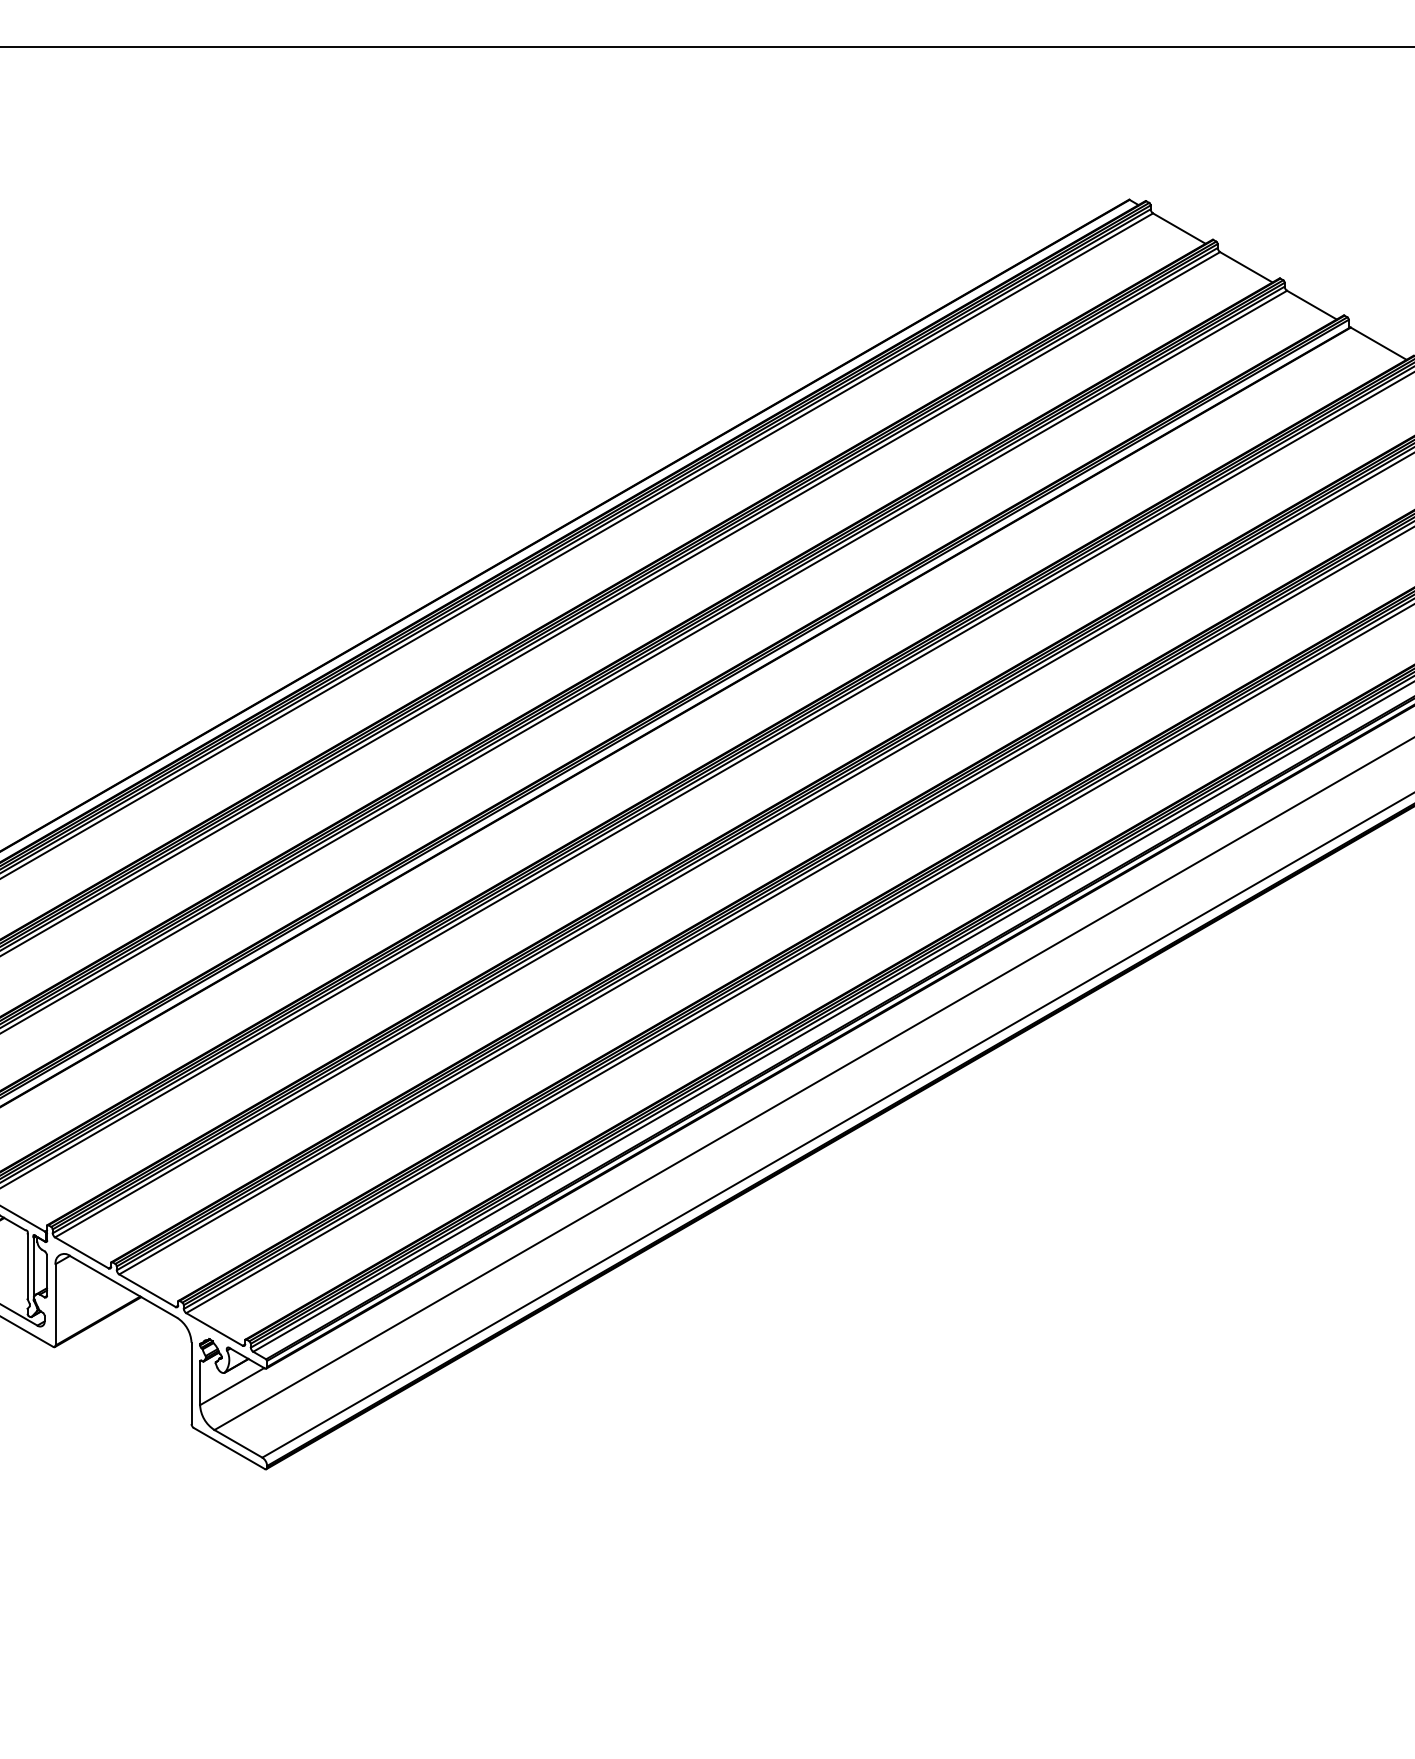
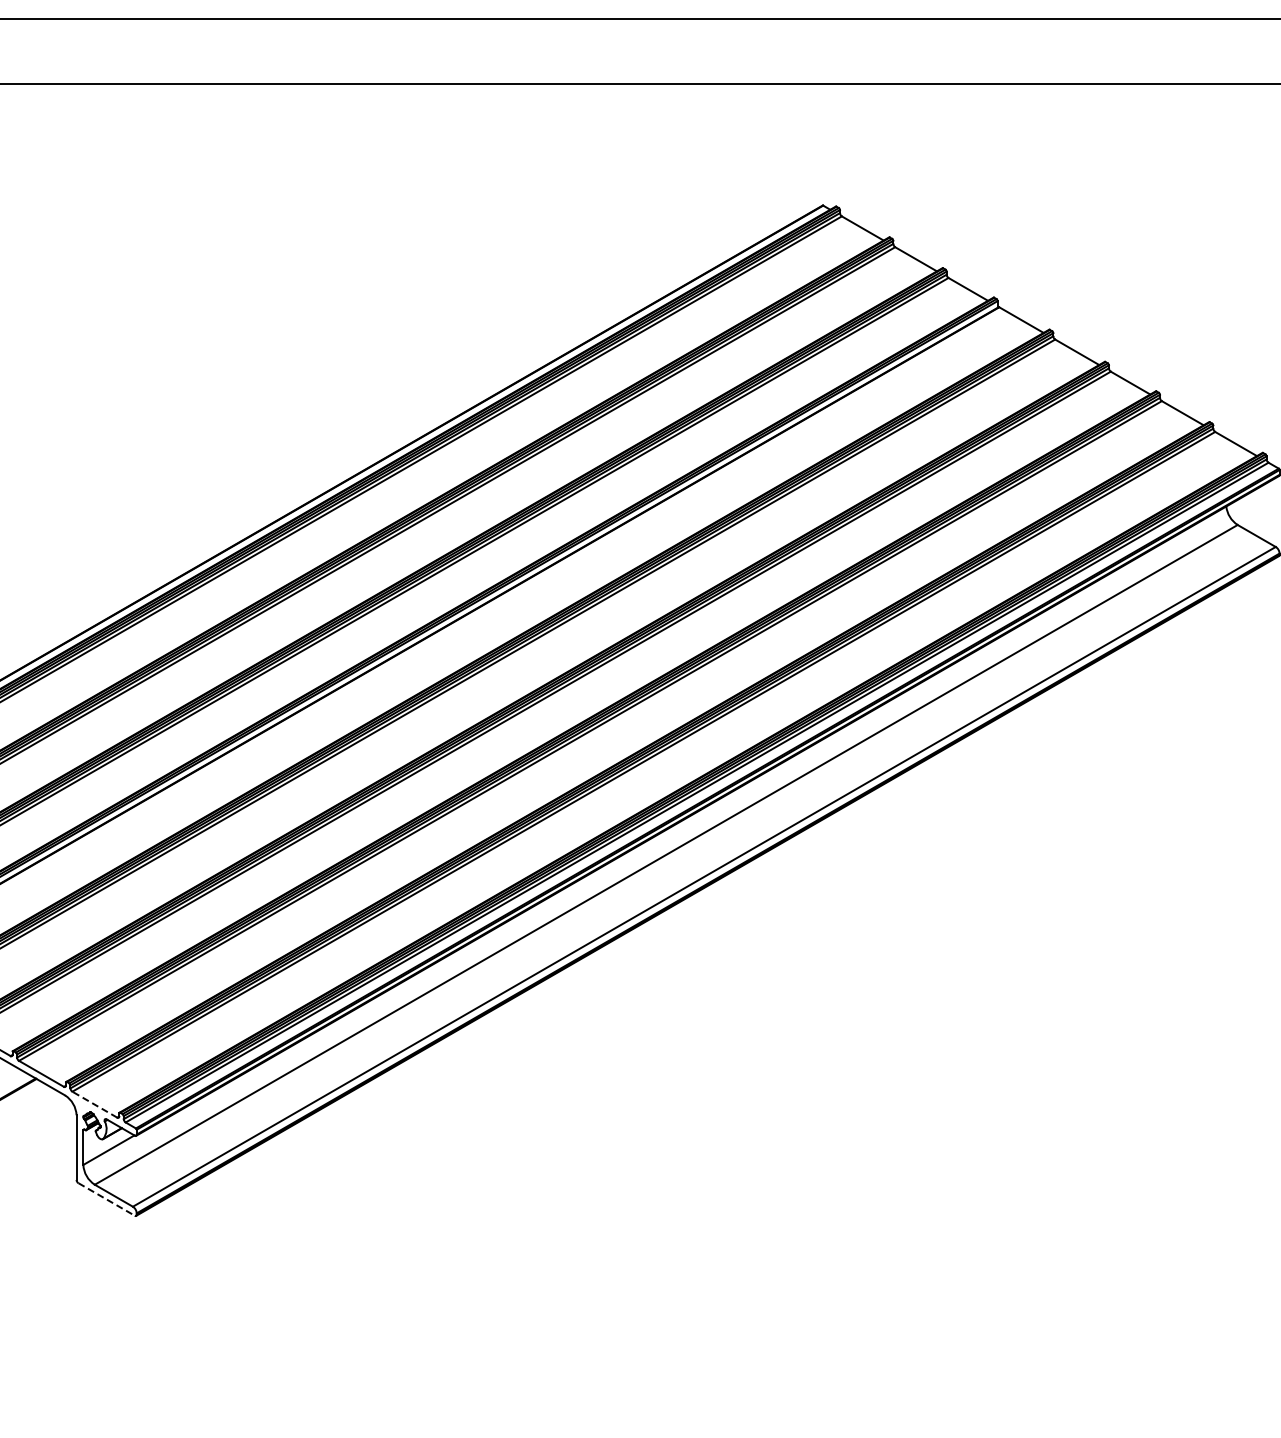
line: (214, 1329) -> (94, 1104), solid -> dashed
line: (229, 1448) -> (106, 1199), solid -> dashed

